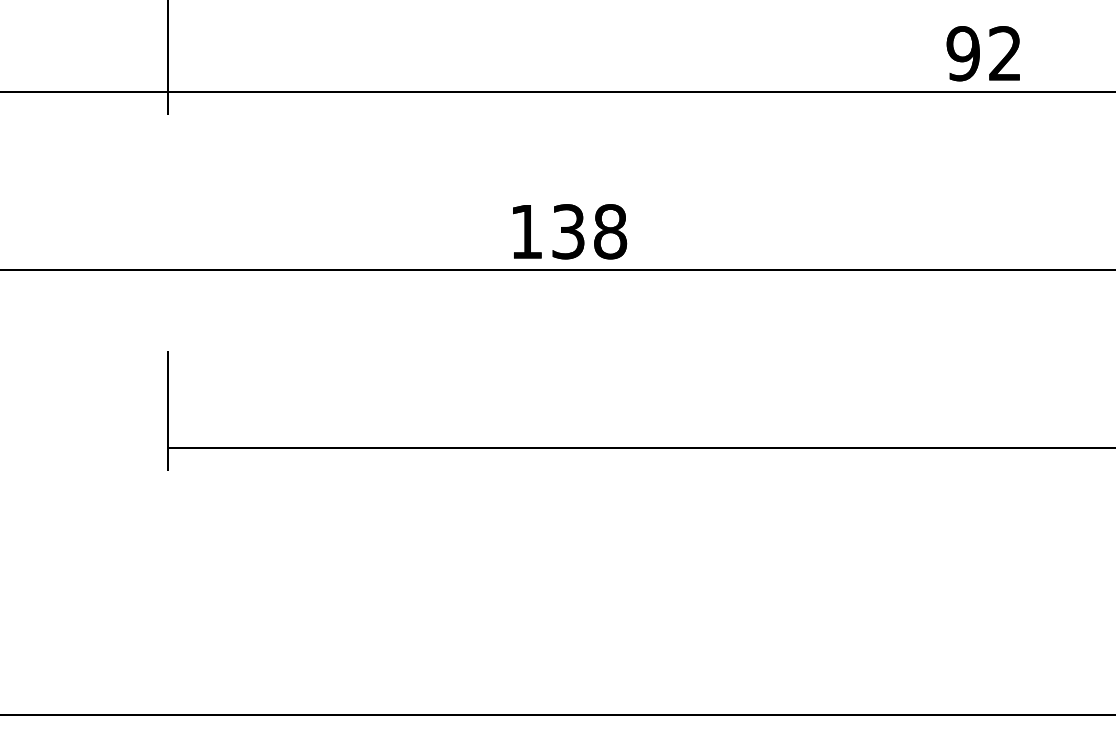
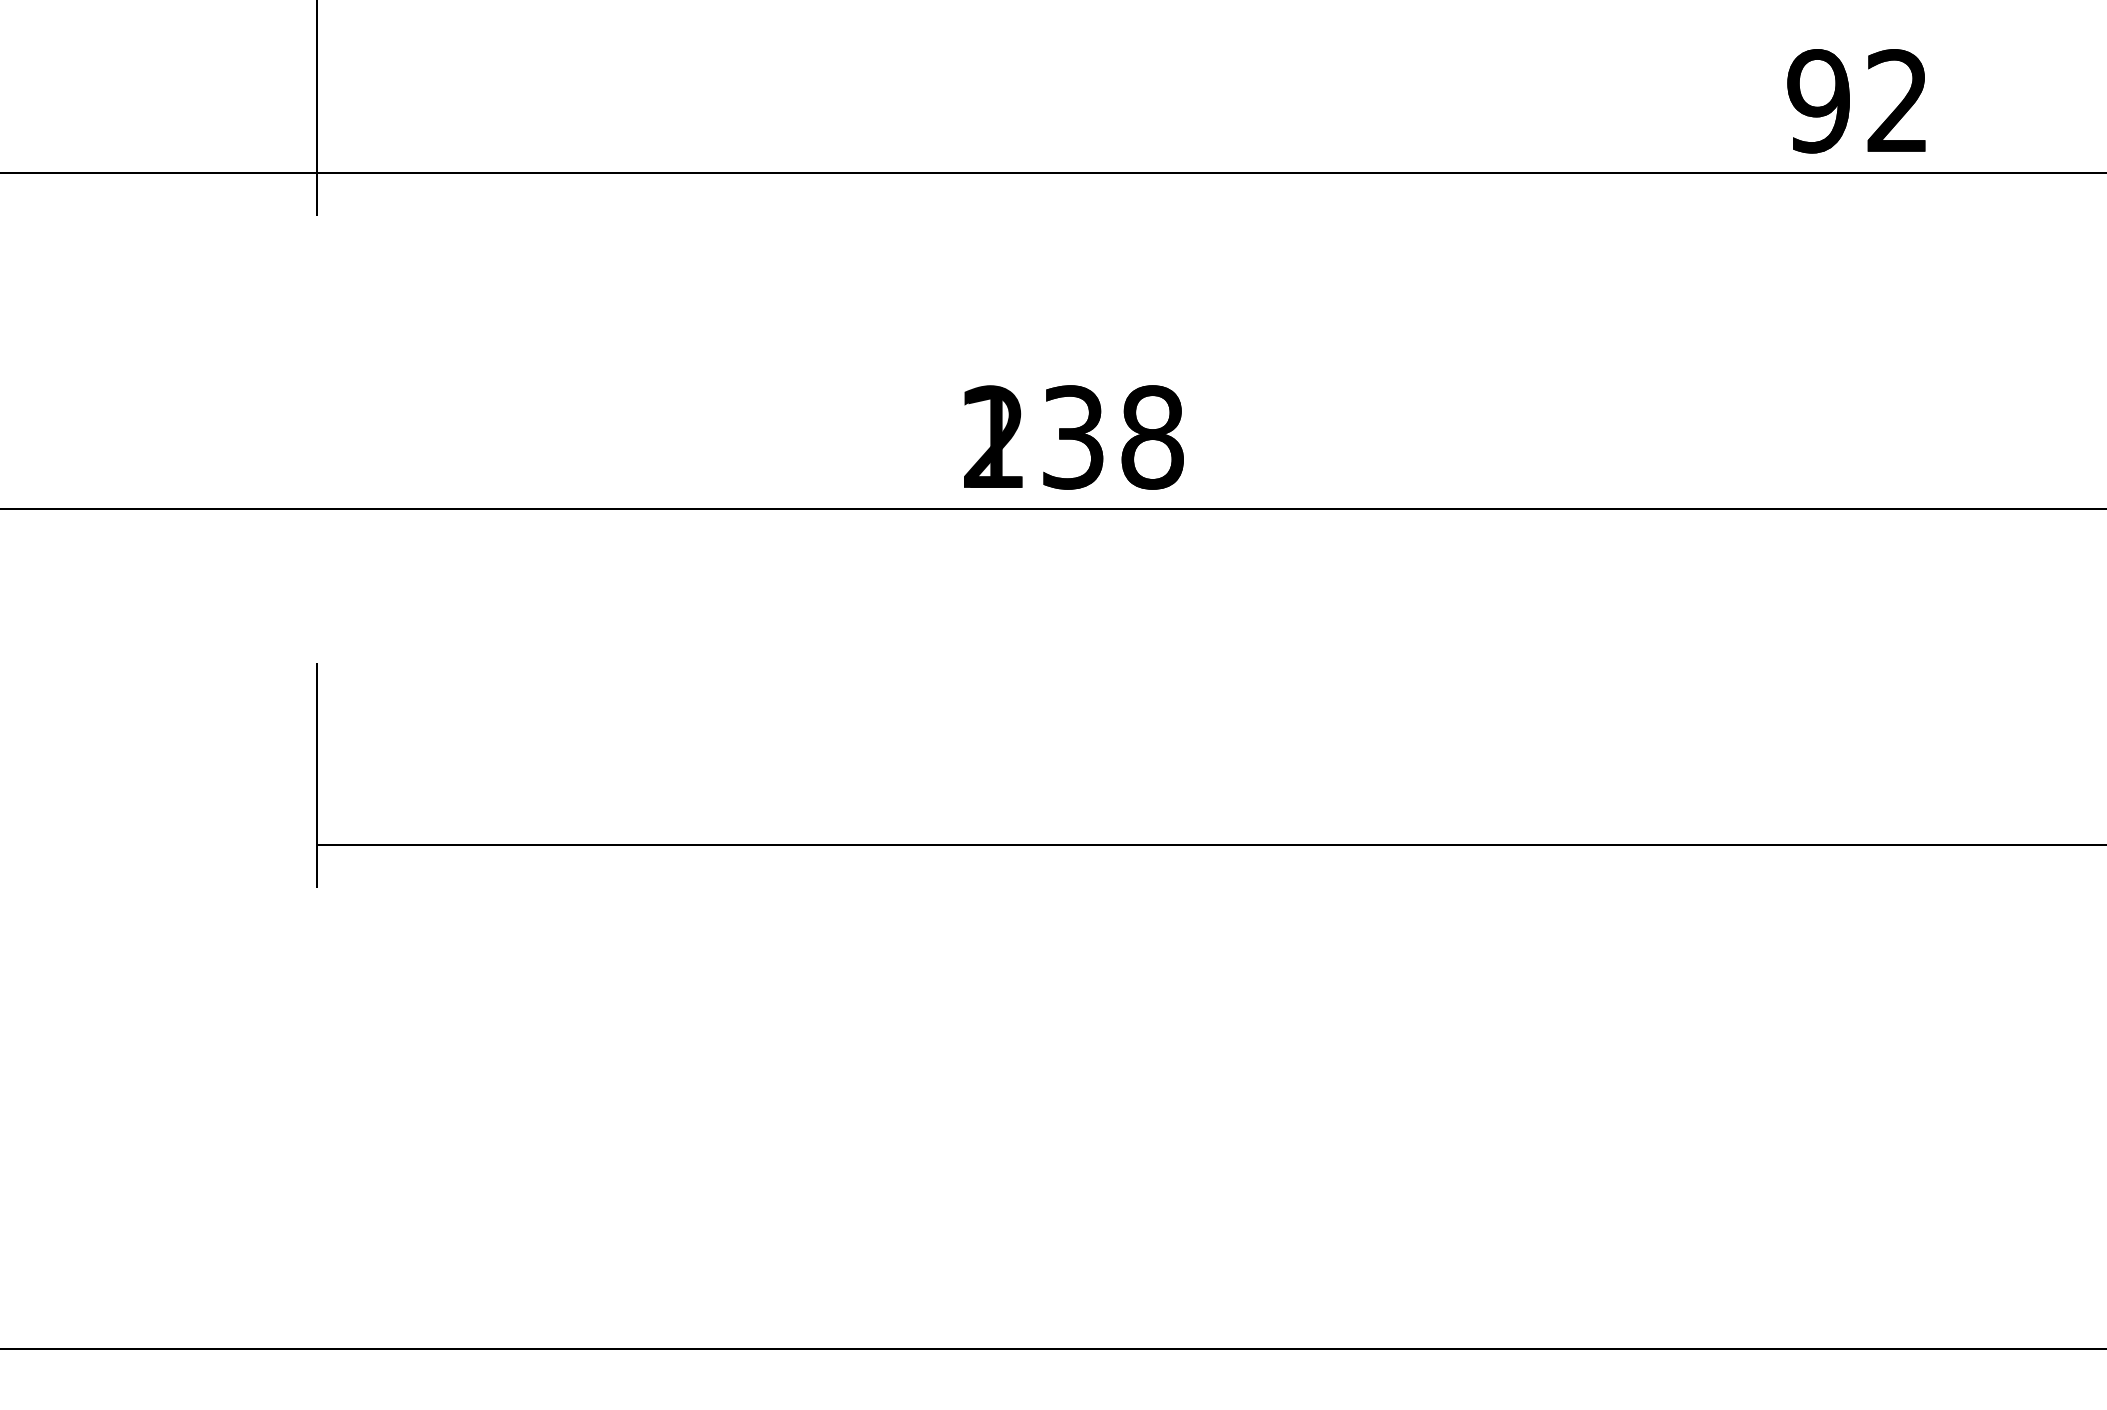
text: (525, 231) -> (992, 436), 138 -> 238

